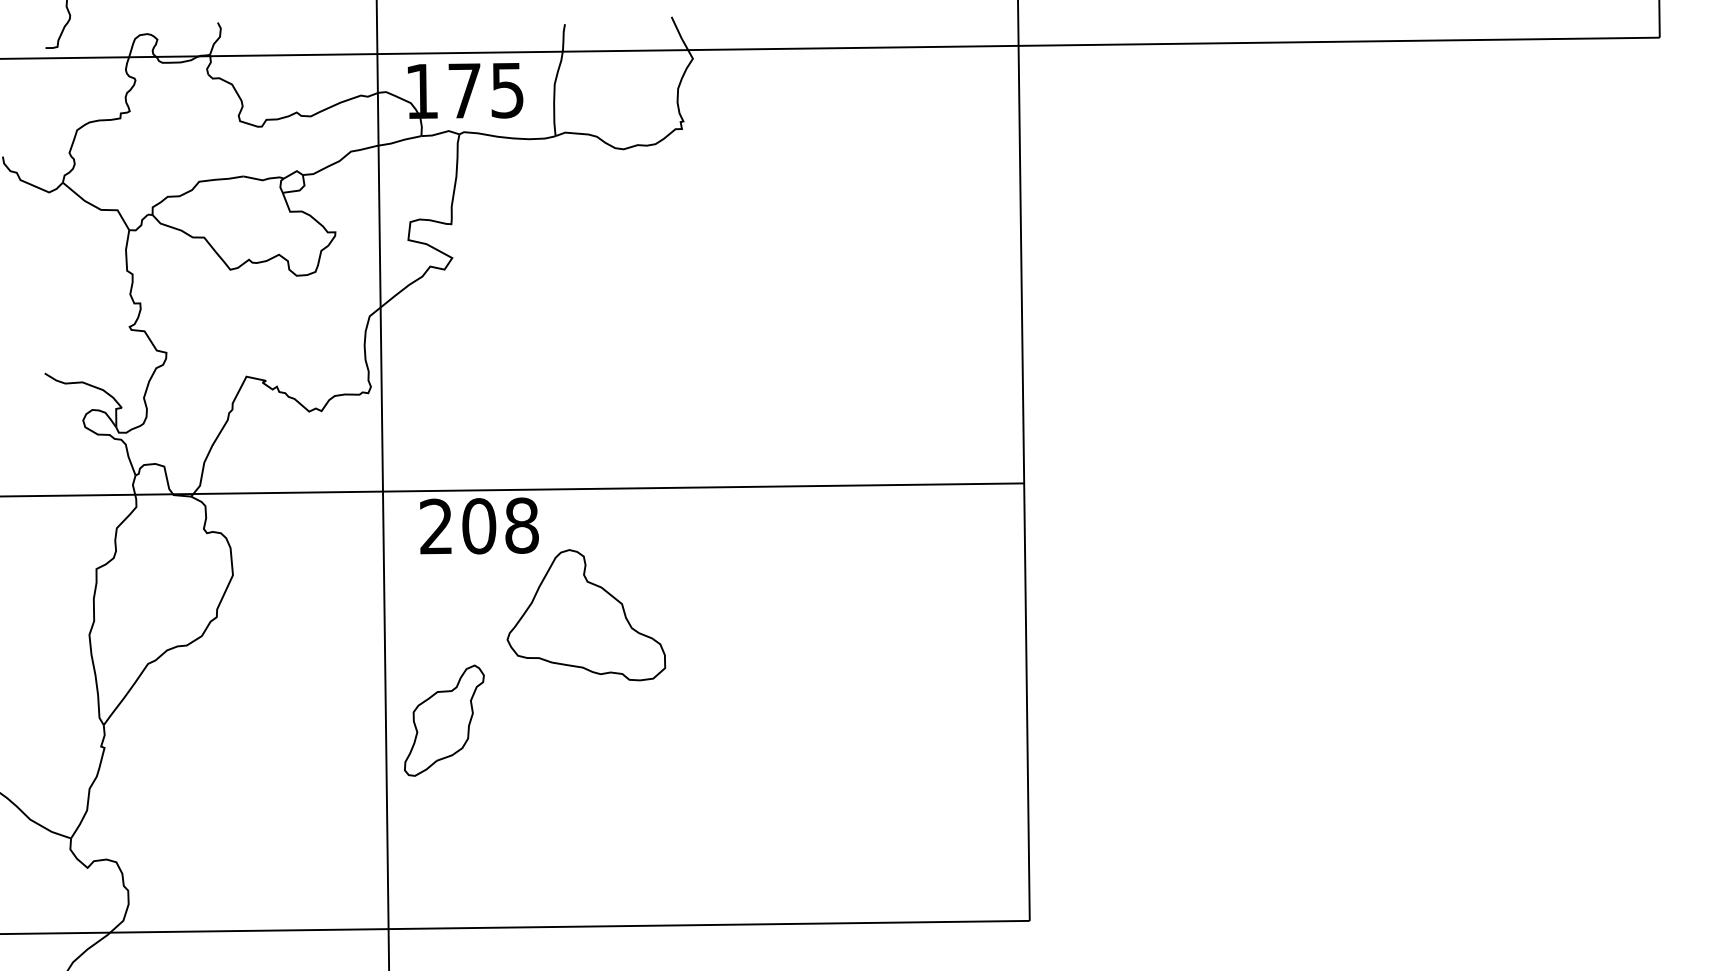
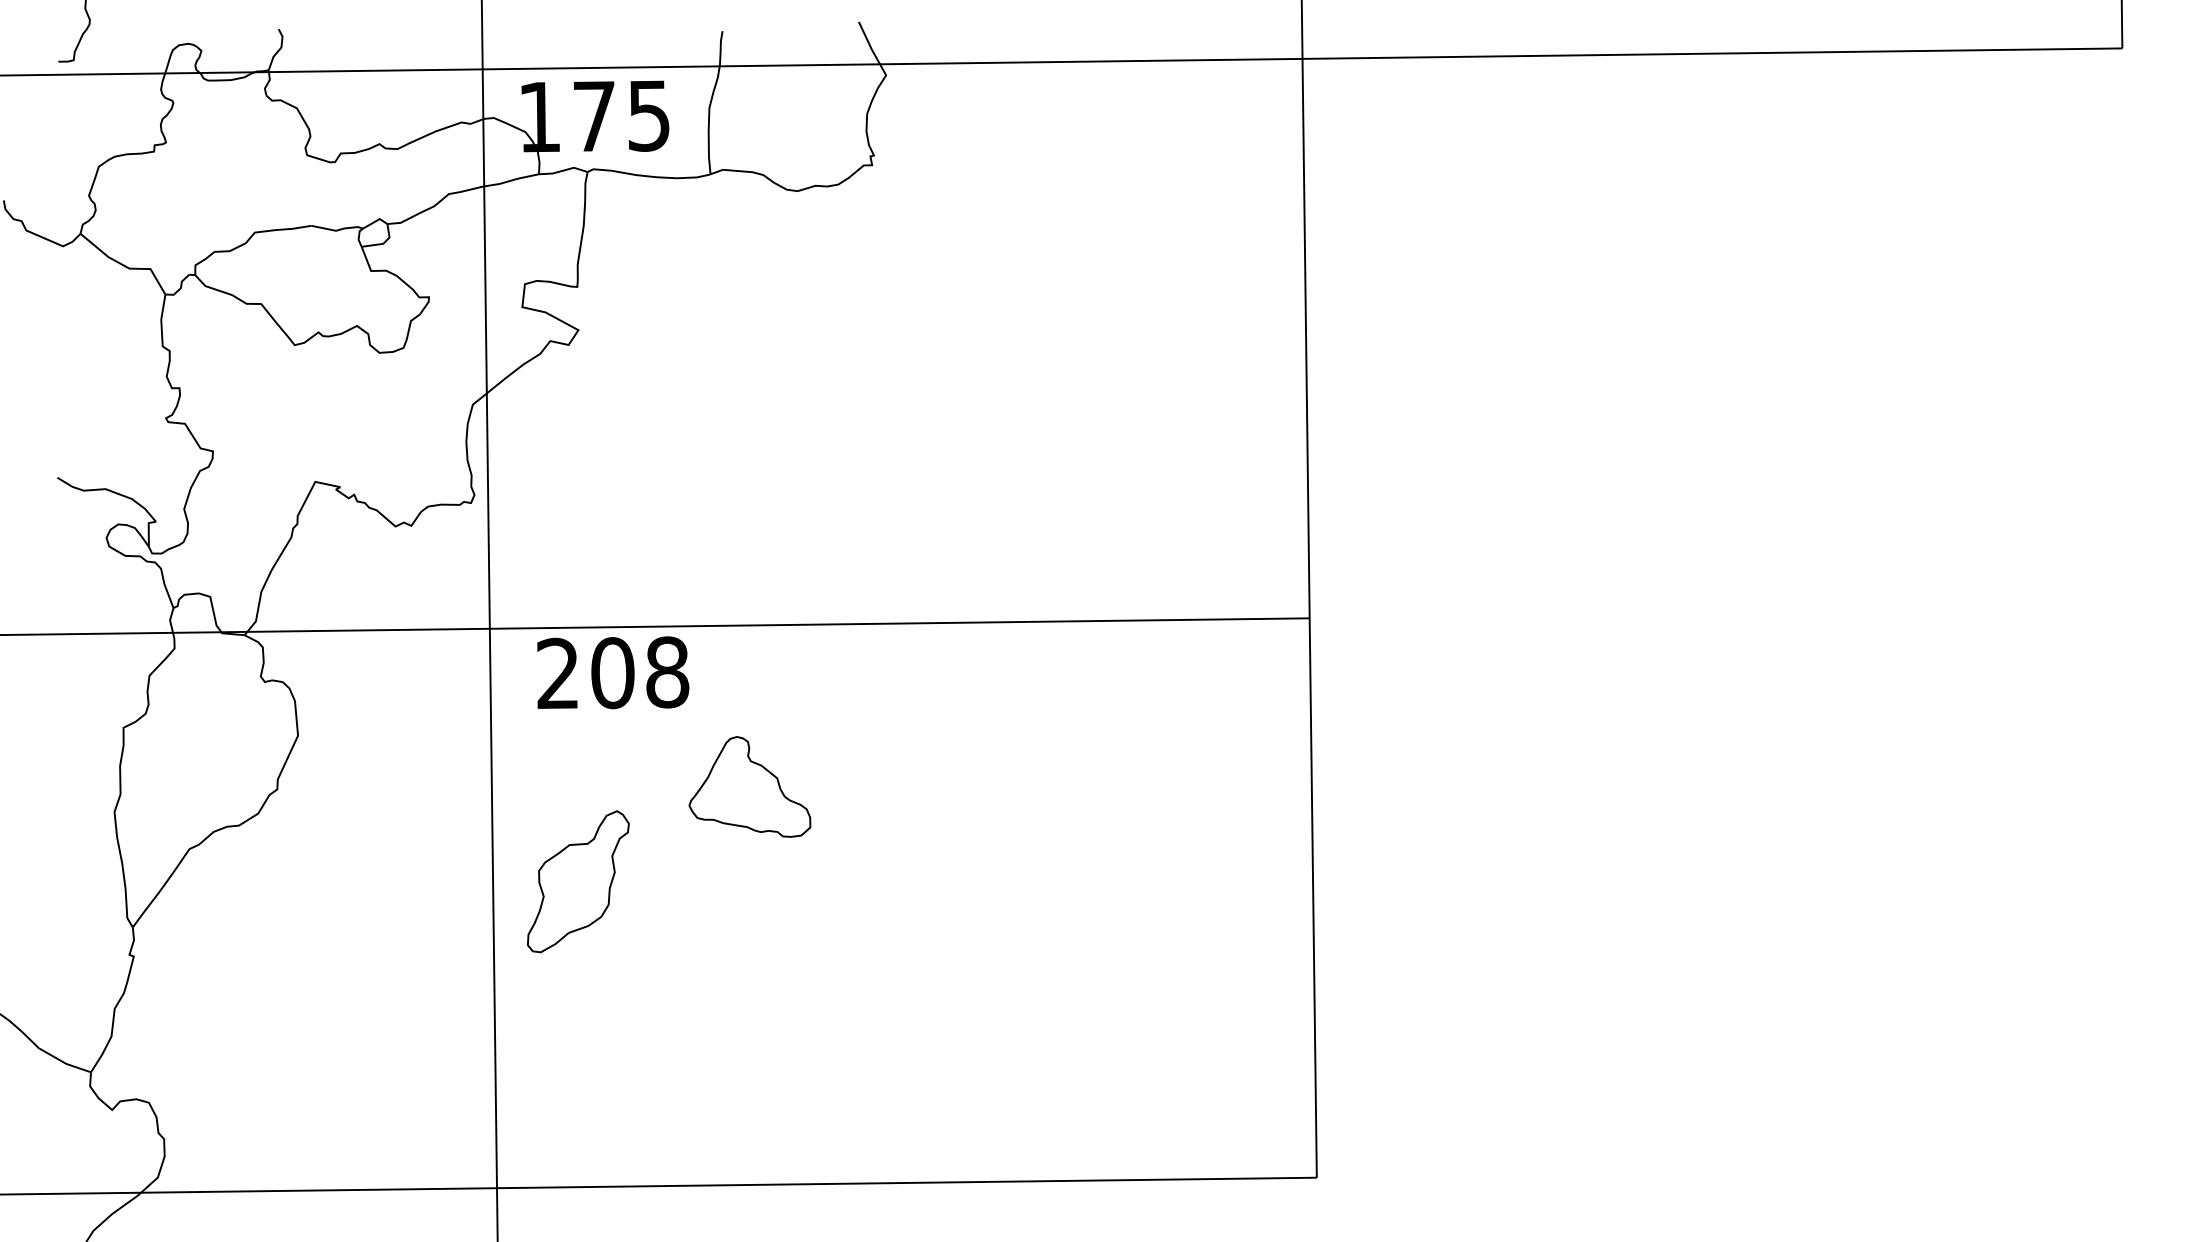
part: (586, 614) -> (749, 786), size x0.6
part: (444, 720) -> (578, 881), moved

